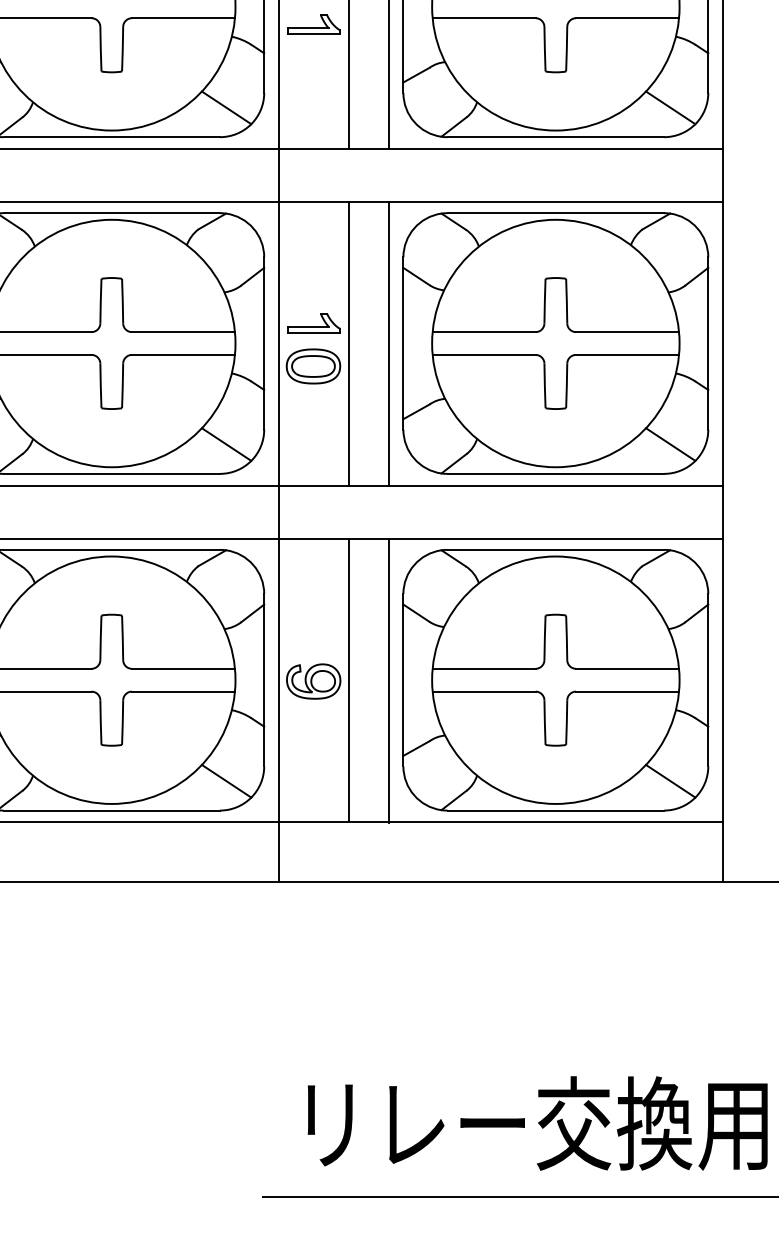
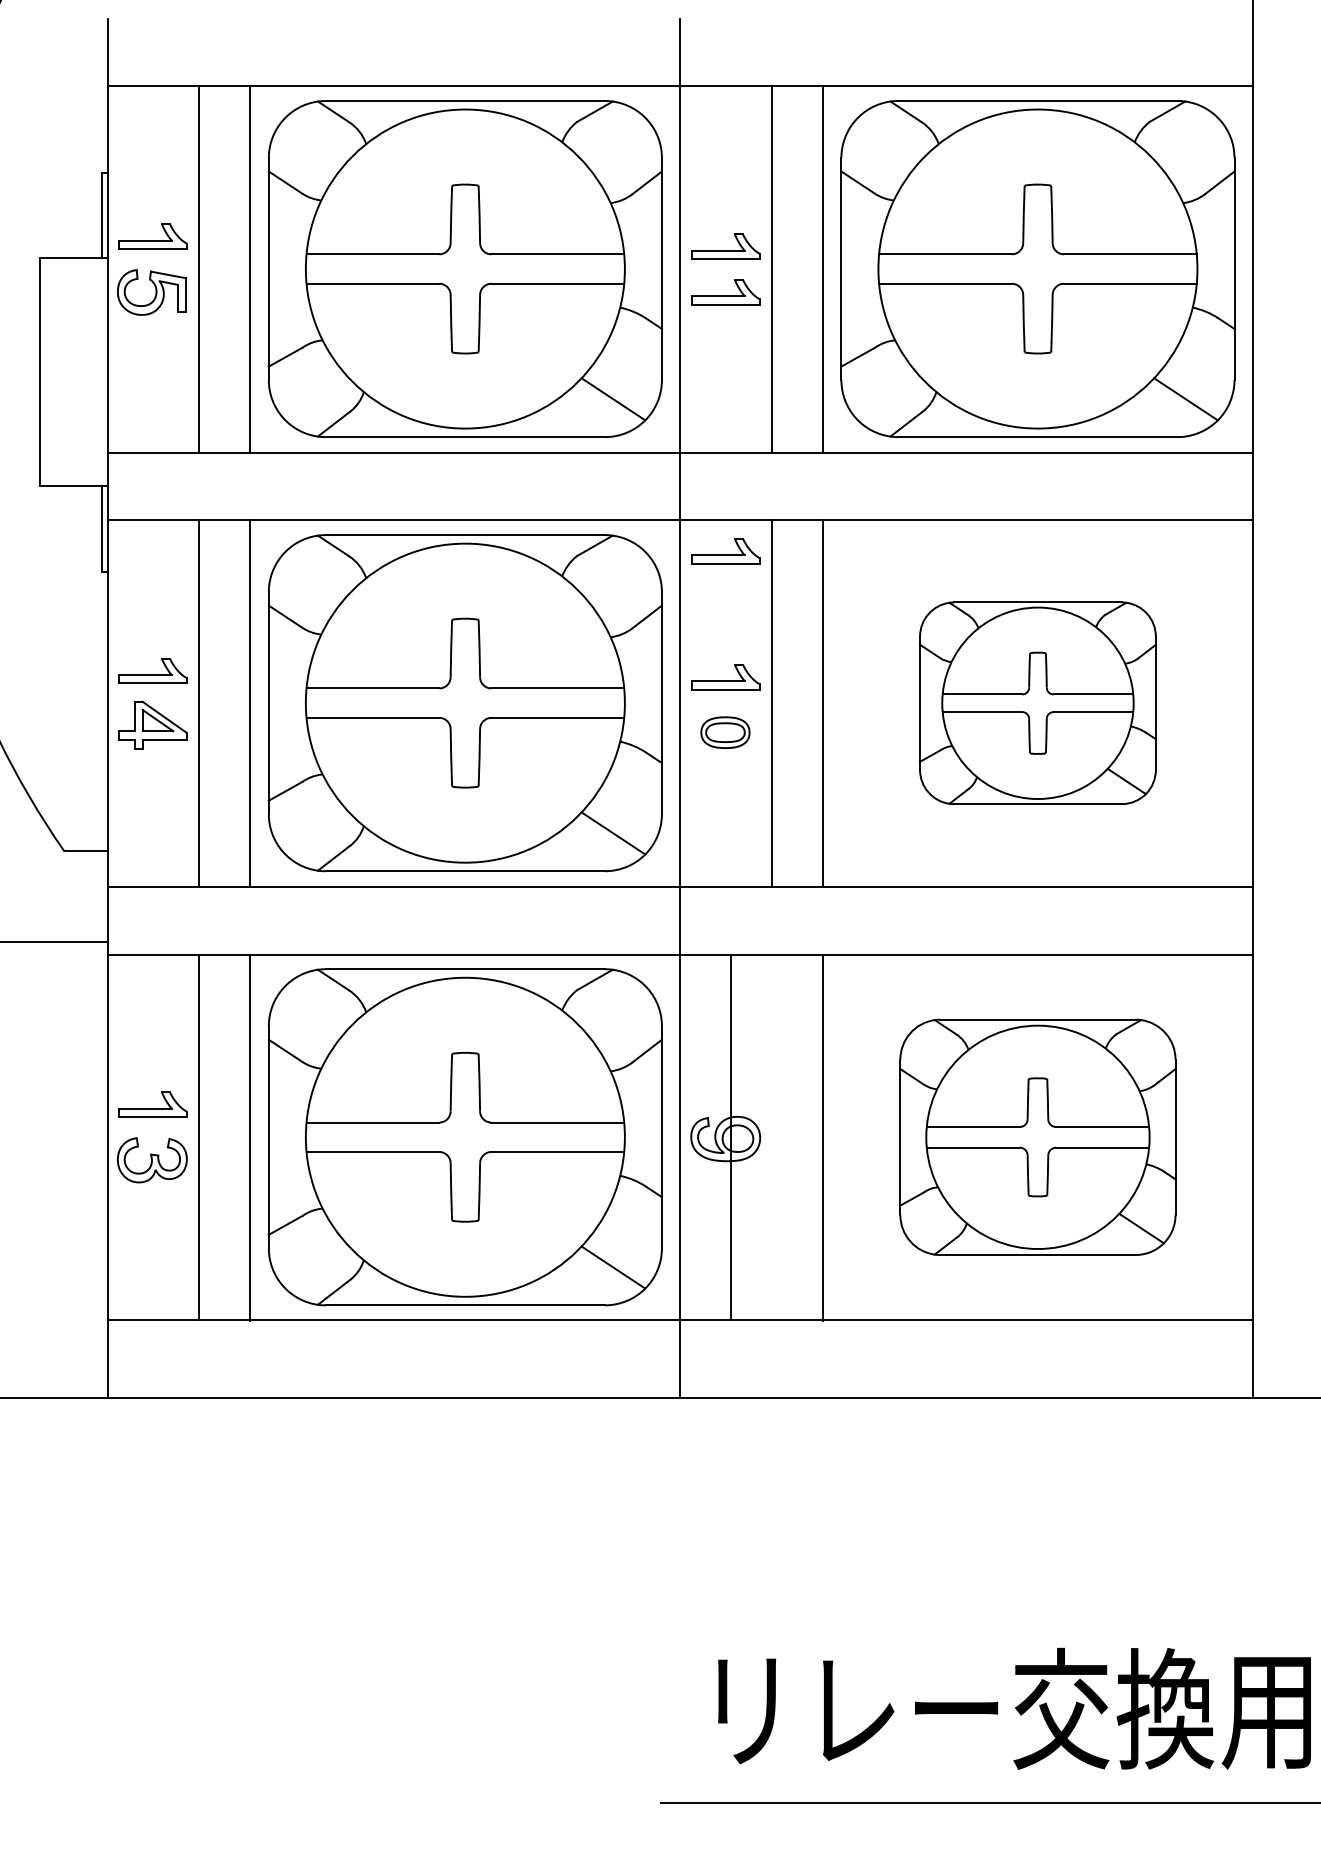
part: (313, 225) -> (725, 551), added
part: (555, 343) -> (1037, 703), size x0.6
part: (313, 366) -> (725, 732), size x0.7
line: (349, 679) -> (730, 1136), moved
part: (555, 680) -> (1037, 1137), size x0.7

